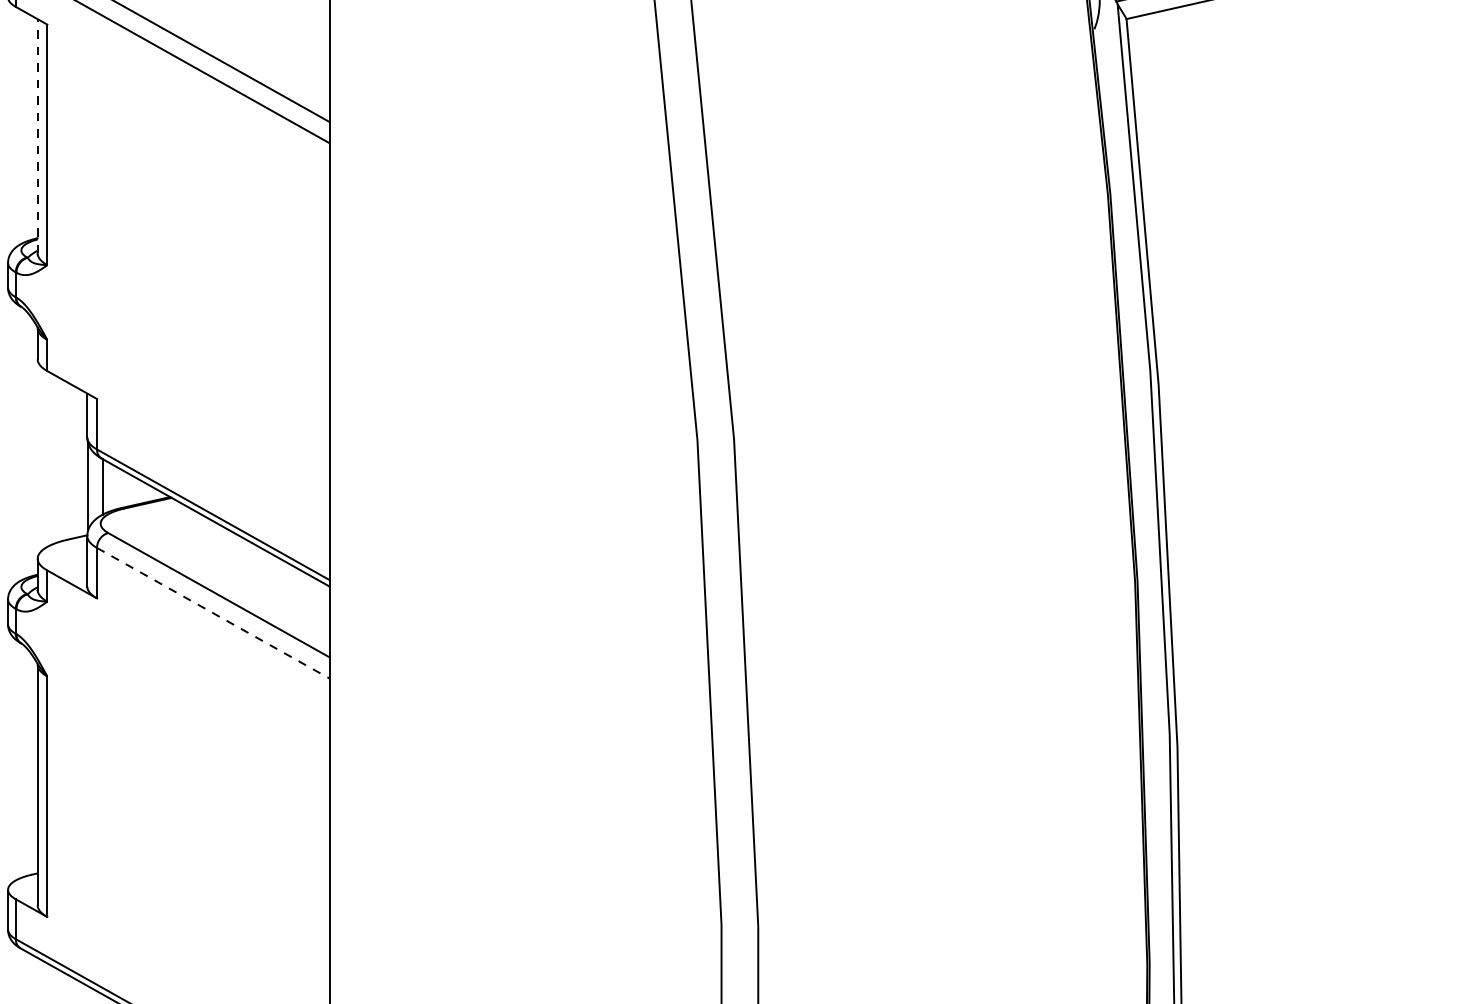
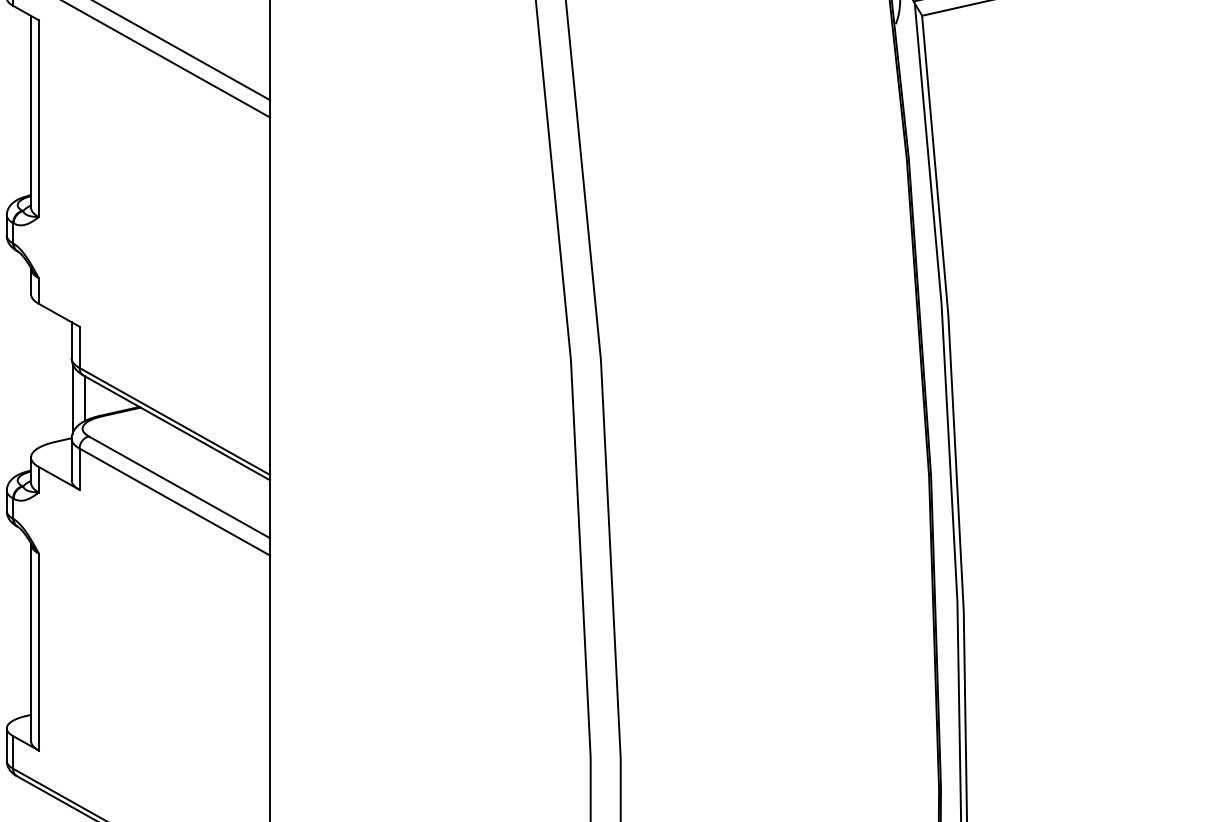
line: (38, 136) -> (31, 111), dashed -> solid
line: (214, 613) -> (175, 502), dashed -> solid

